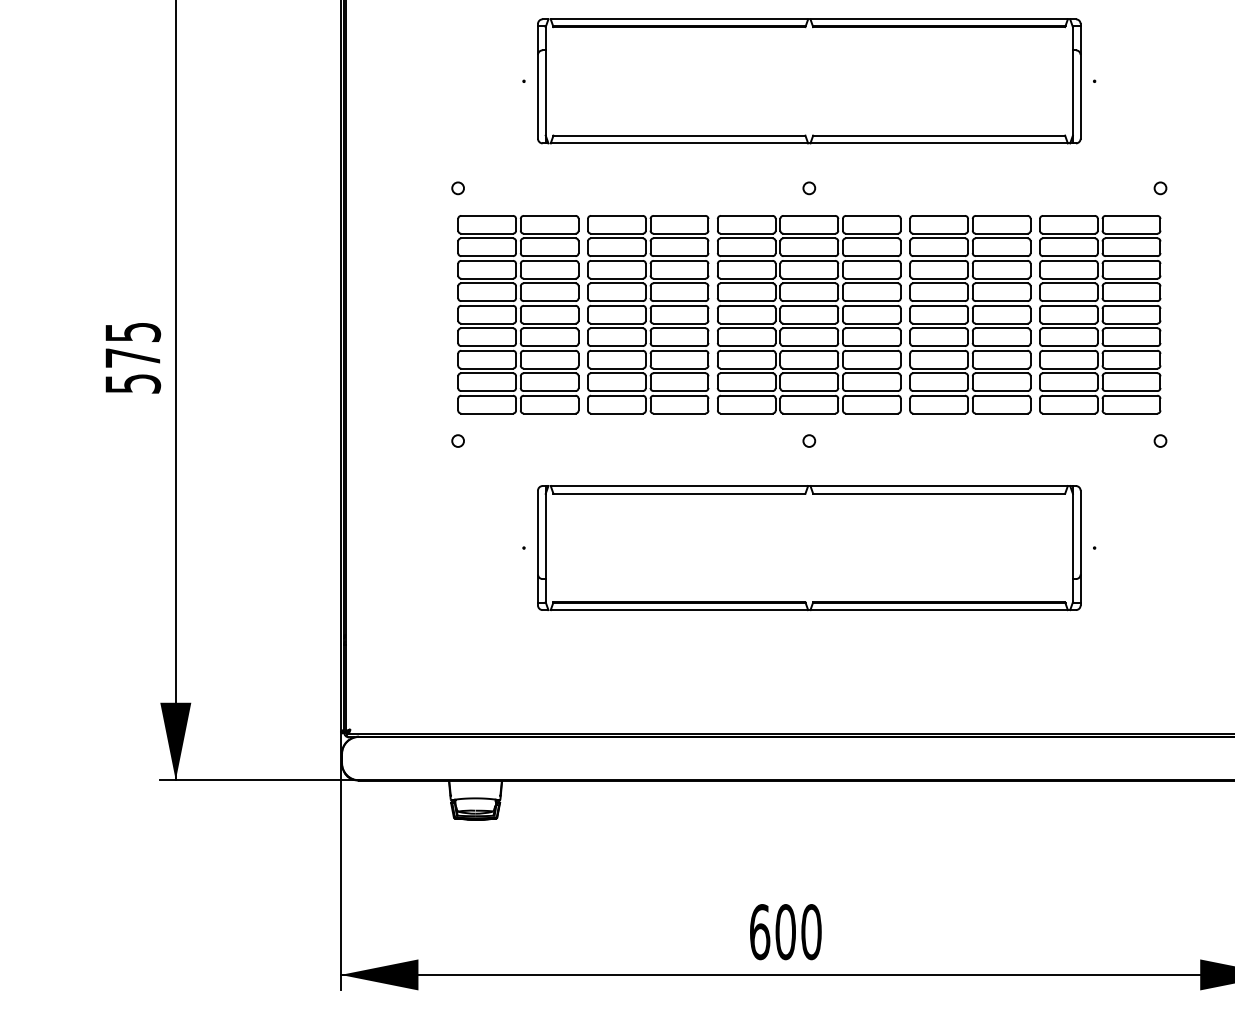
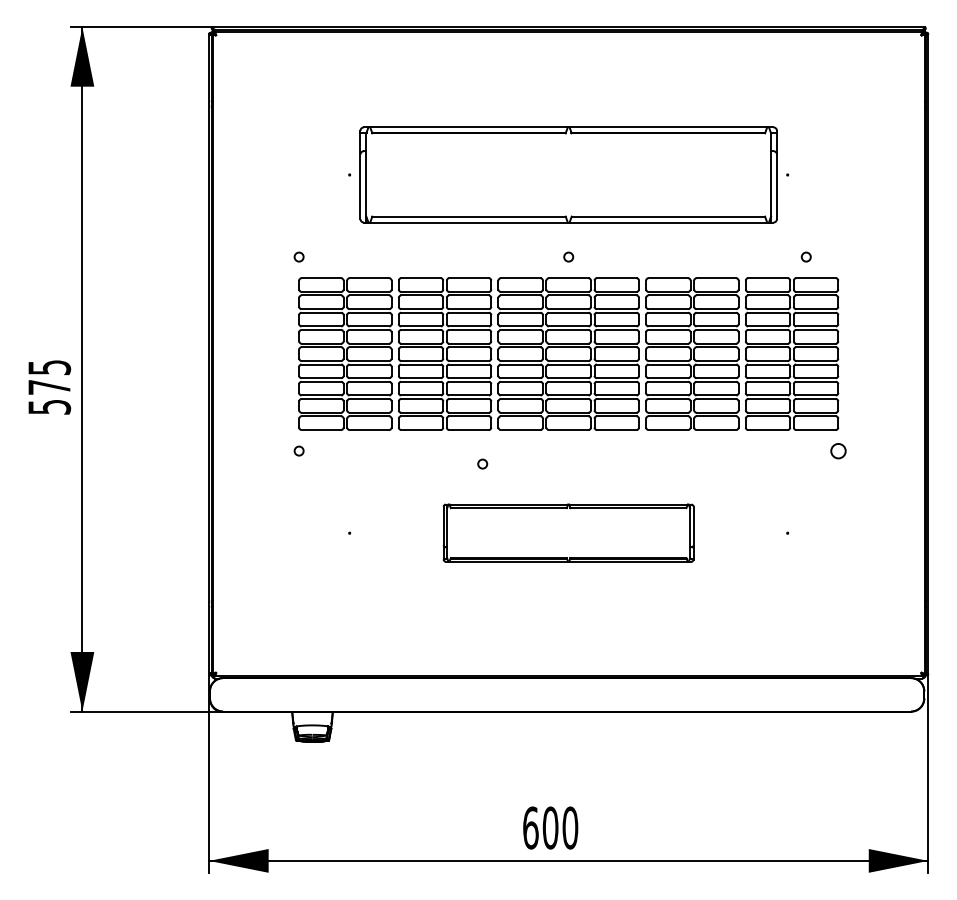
circle: (1159, 187) -> (805, 256), moved
circle: (809, 440) -> (482, 463), moved
circle: (1159, 440) -> (837, 450), size x1.6
part: (809, 547) -> (568, 532), size x0.6

